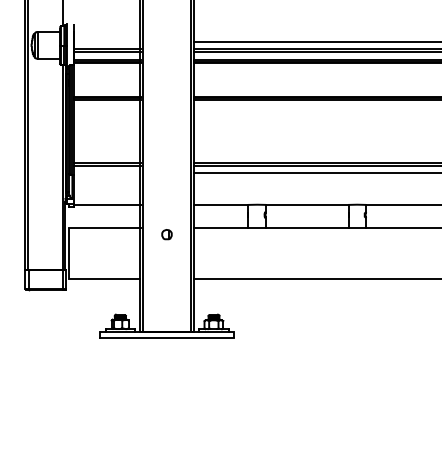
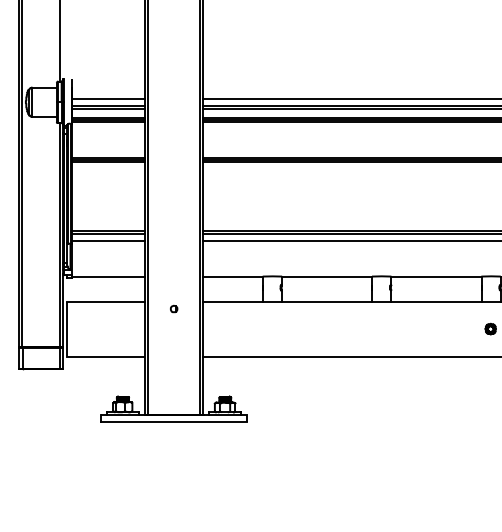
line: (106, 41) -> (107, 98), added
line: (107, 172) -> (108, 241), added
part: (167, 234) -> (174, 308), size x0.62

